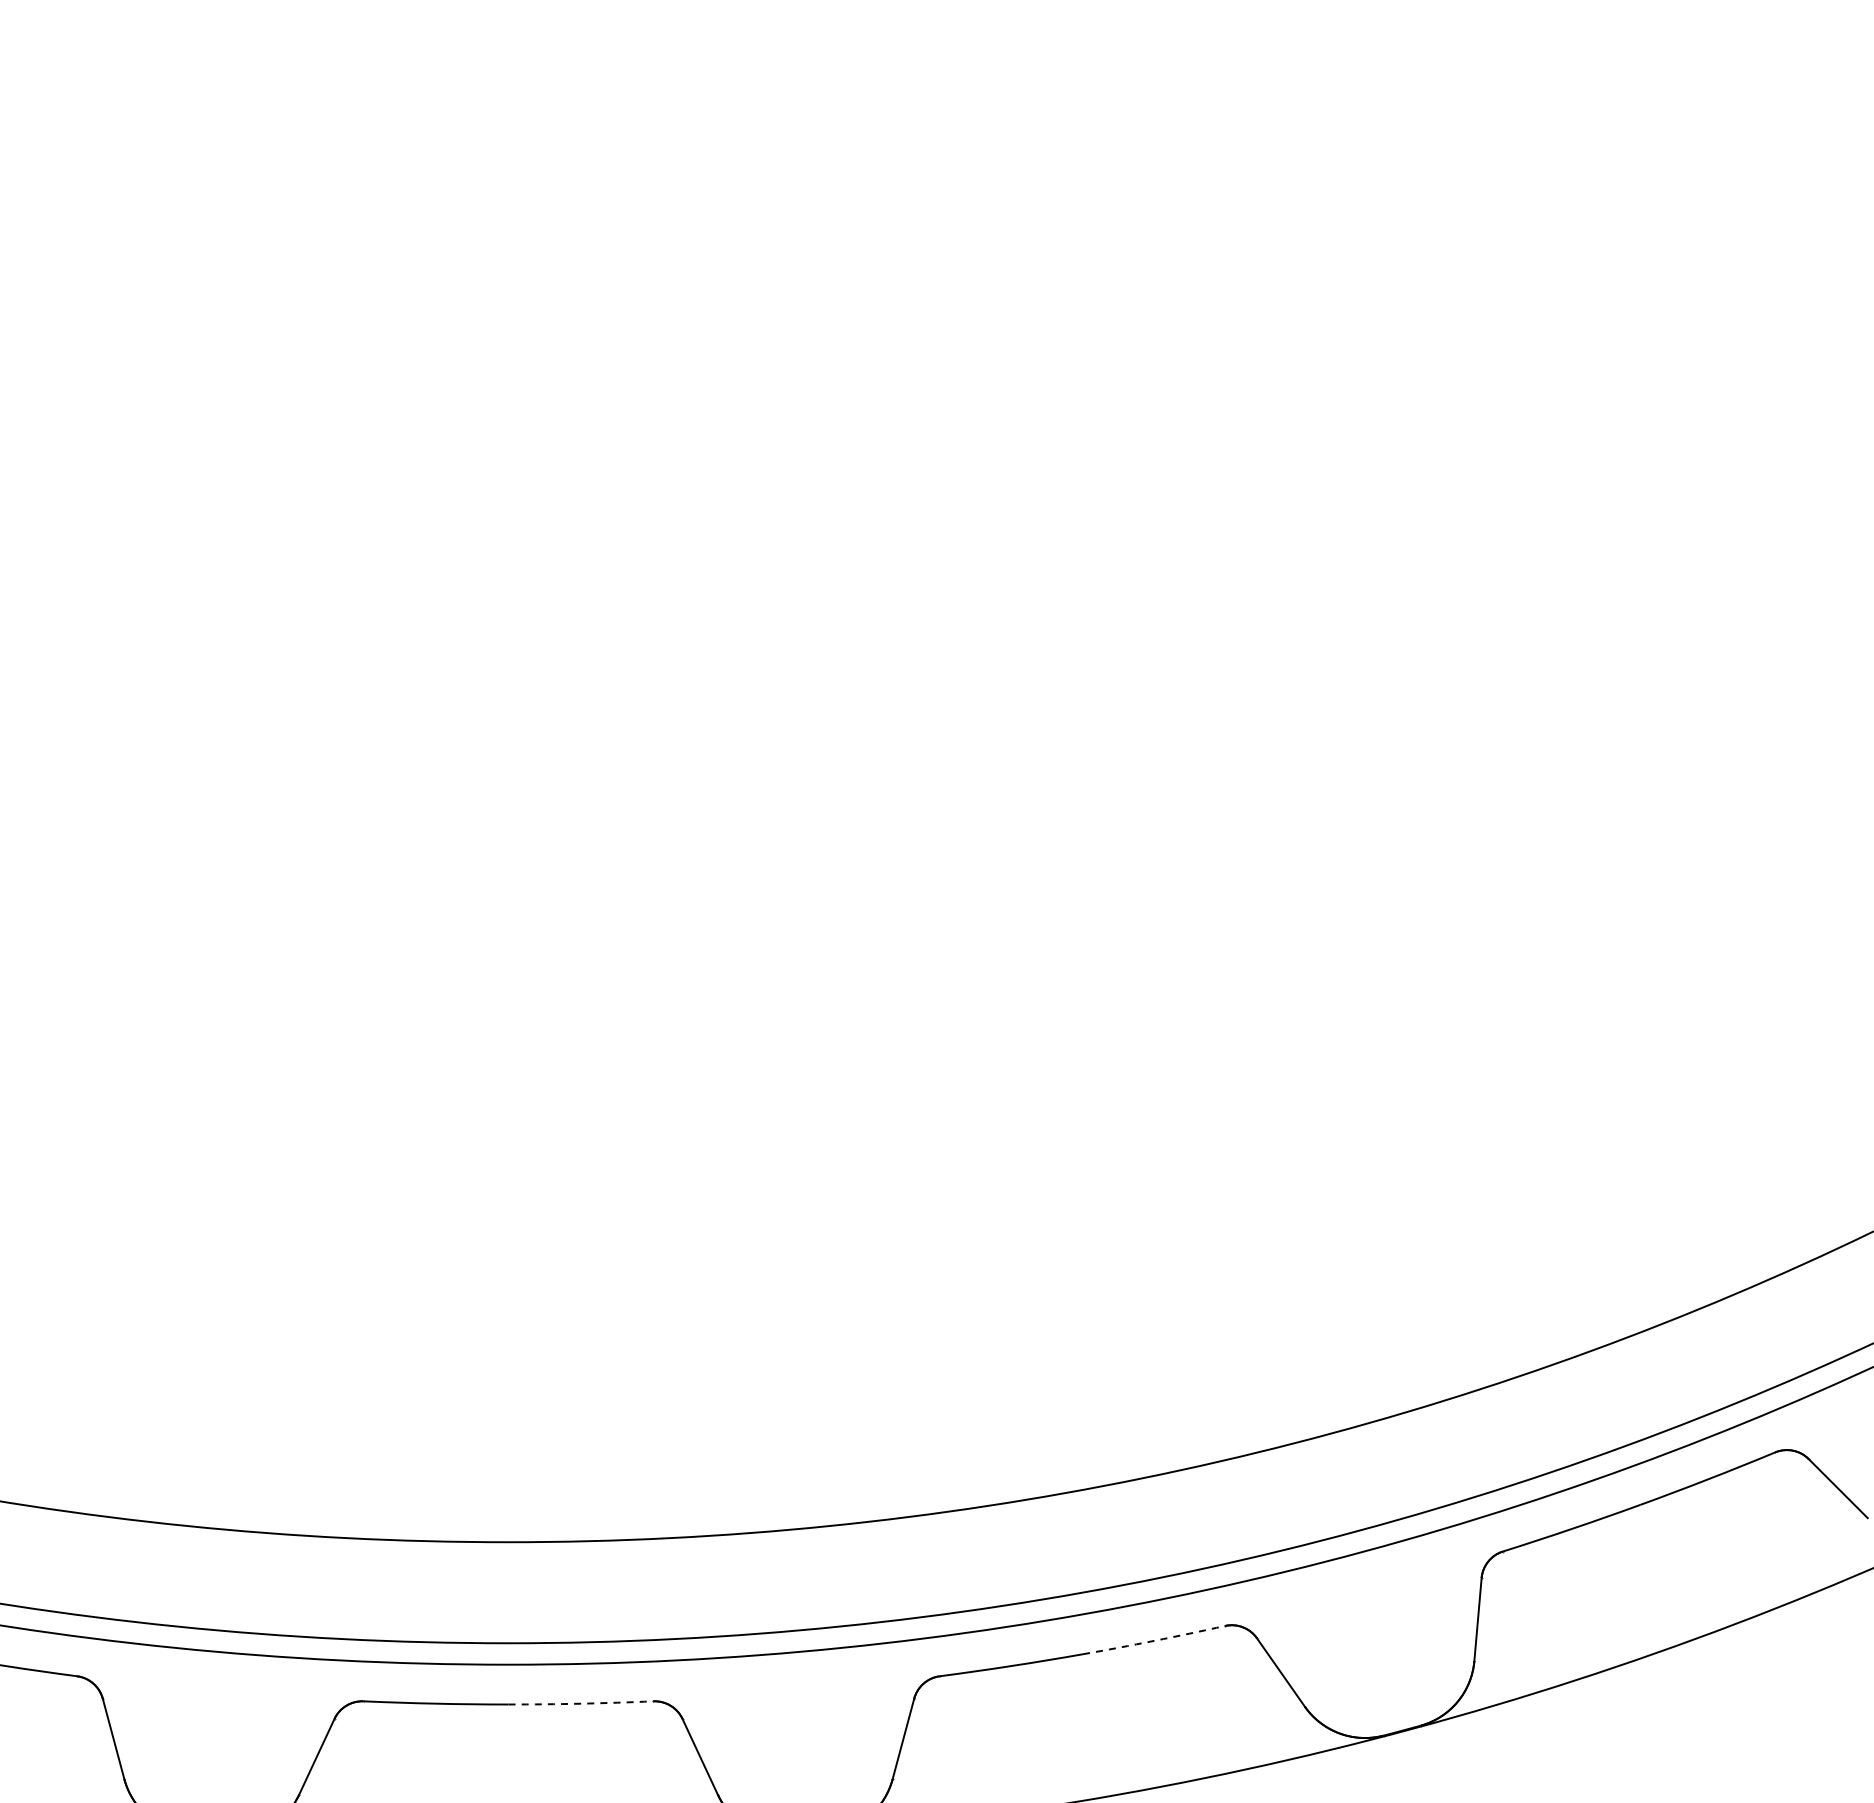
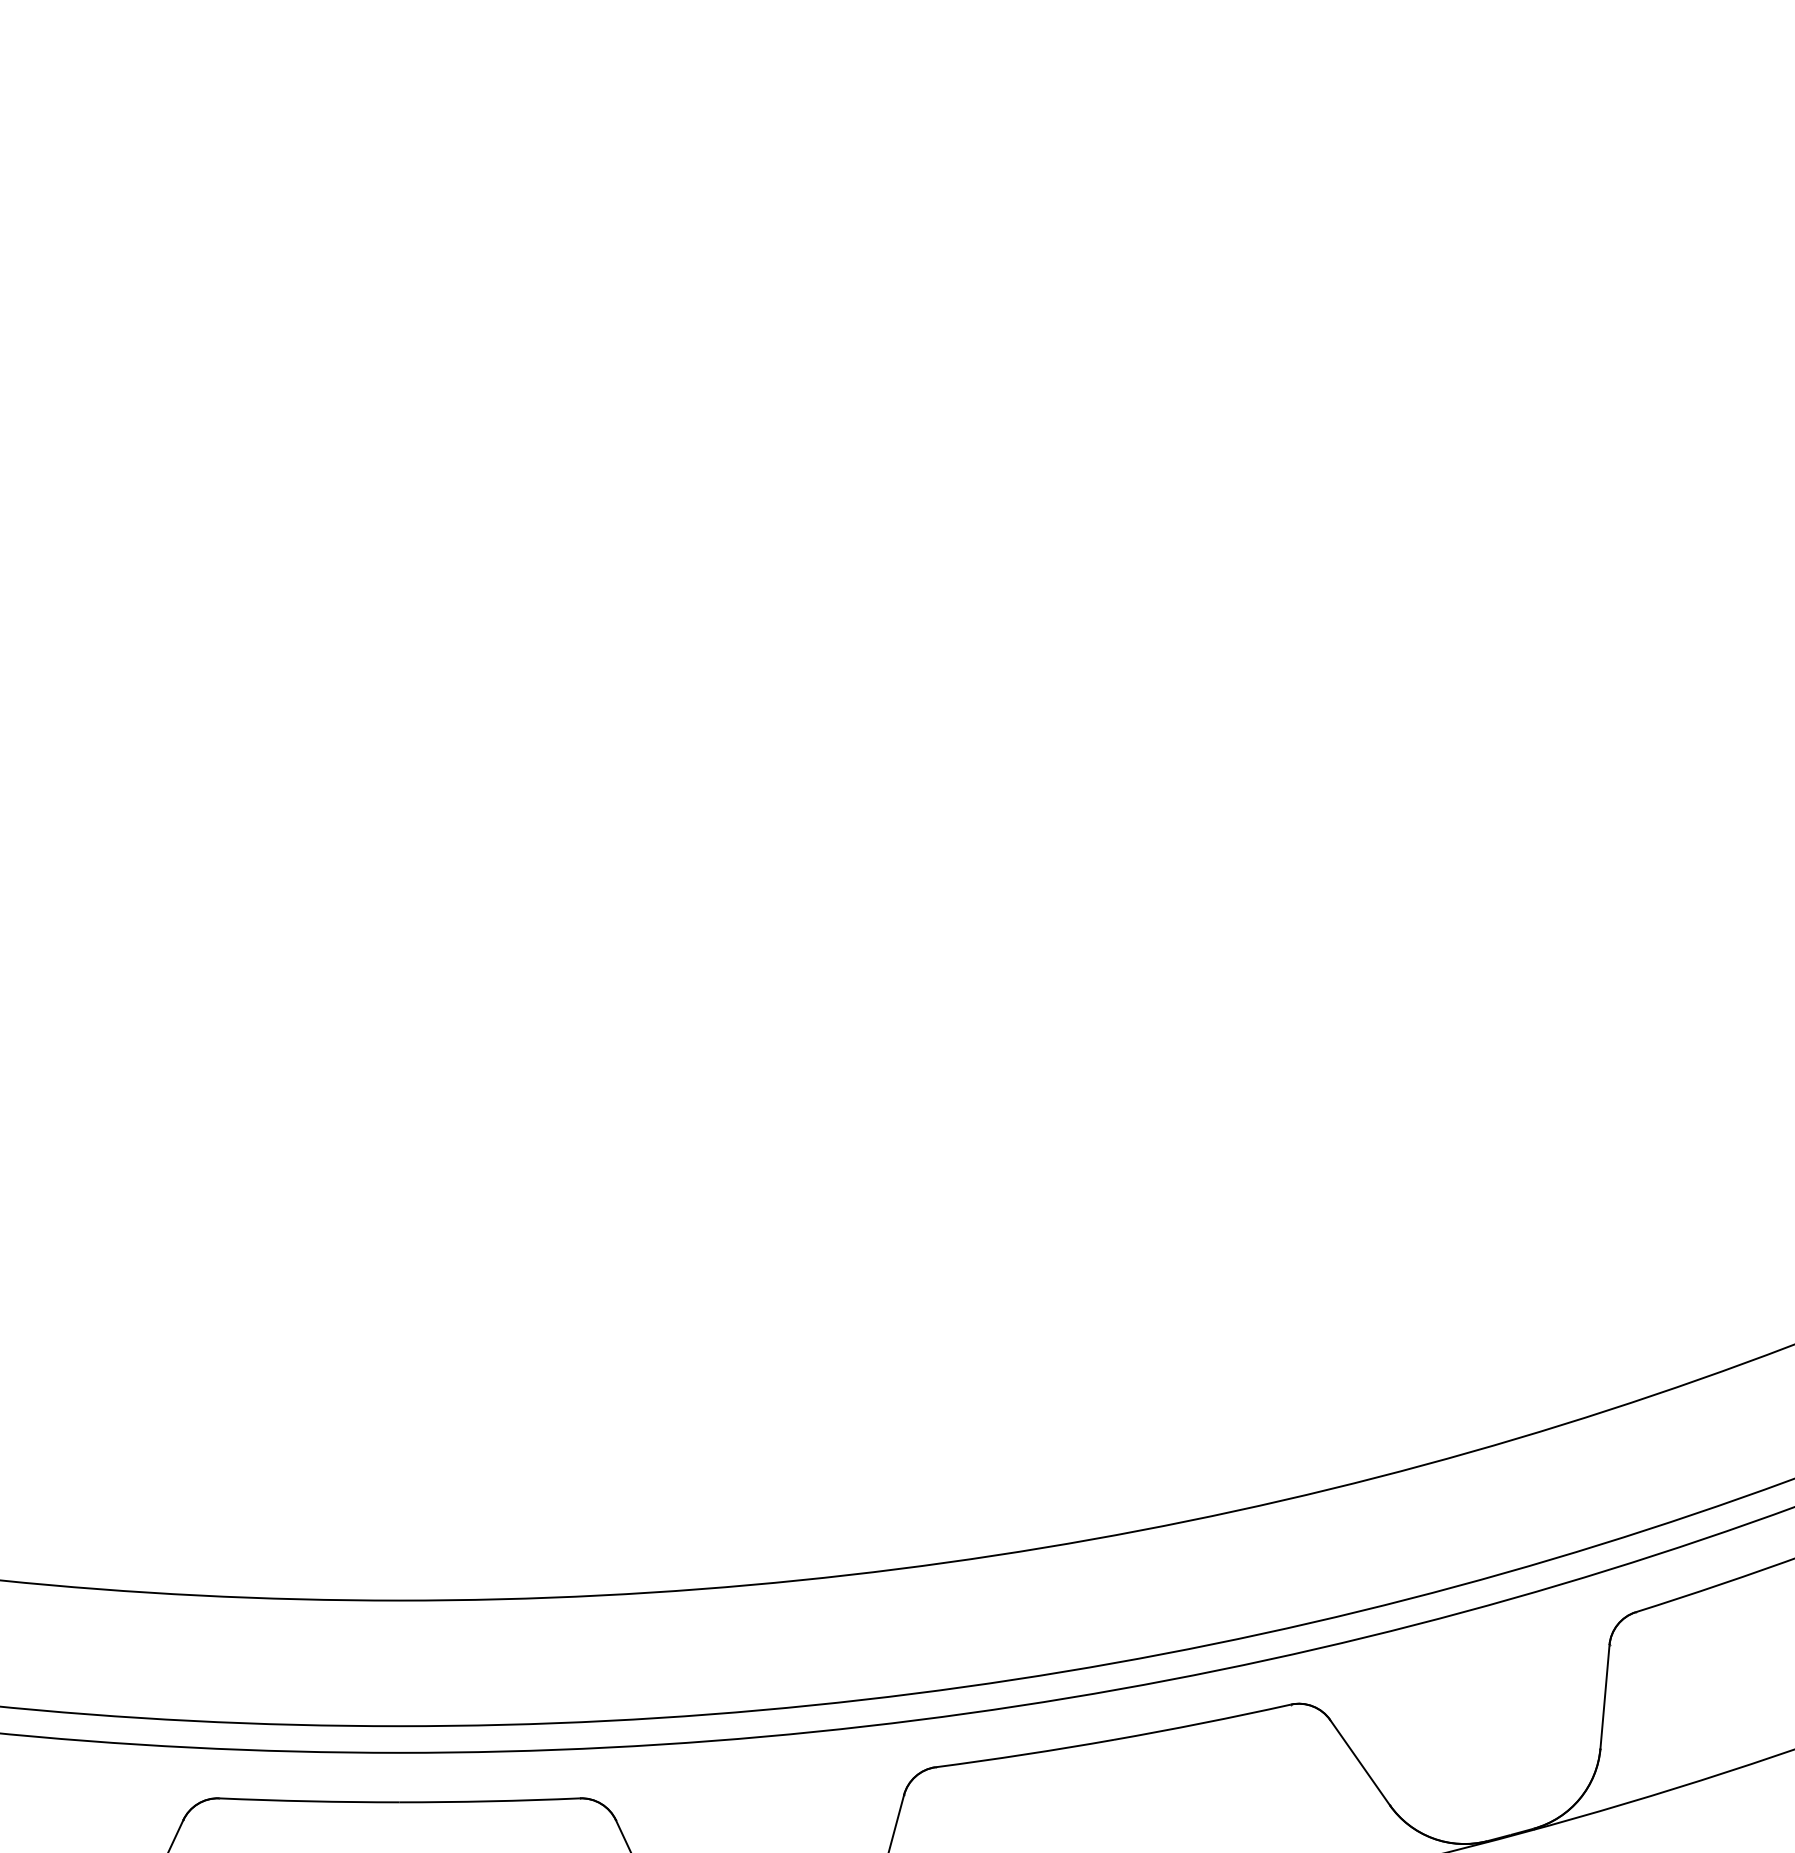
arc: (1154, 1640) -> (1202, 1722), dashed -> solid
arc: (581, 1703) -> (490, 1801), dashed -> solid

